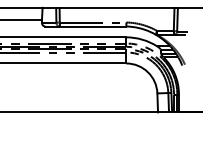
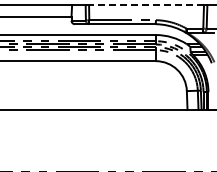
line: (117, 7) -> (146, 5), solid -> dashed

